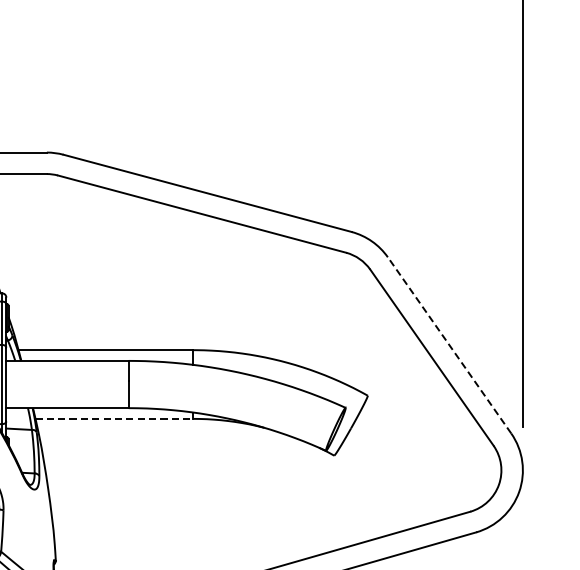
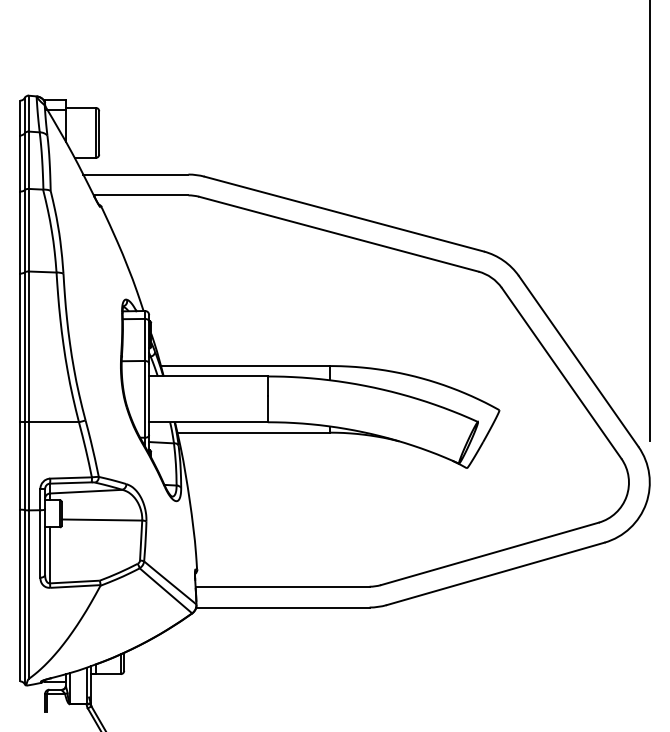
line: (449, 345) -> (578, 361), dashed -> solid
line: (115, 418) -> (254, 432), dashed -> solid

